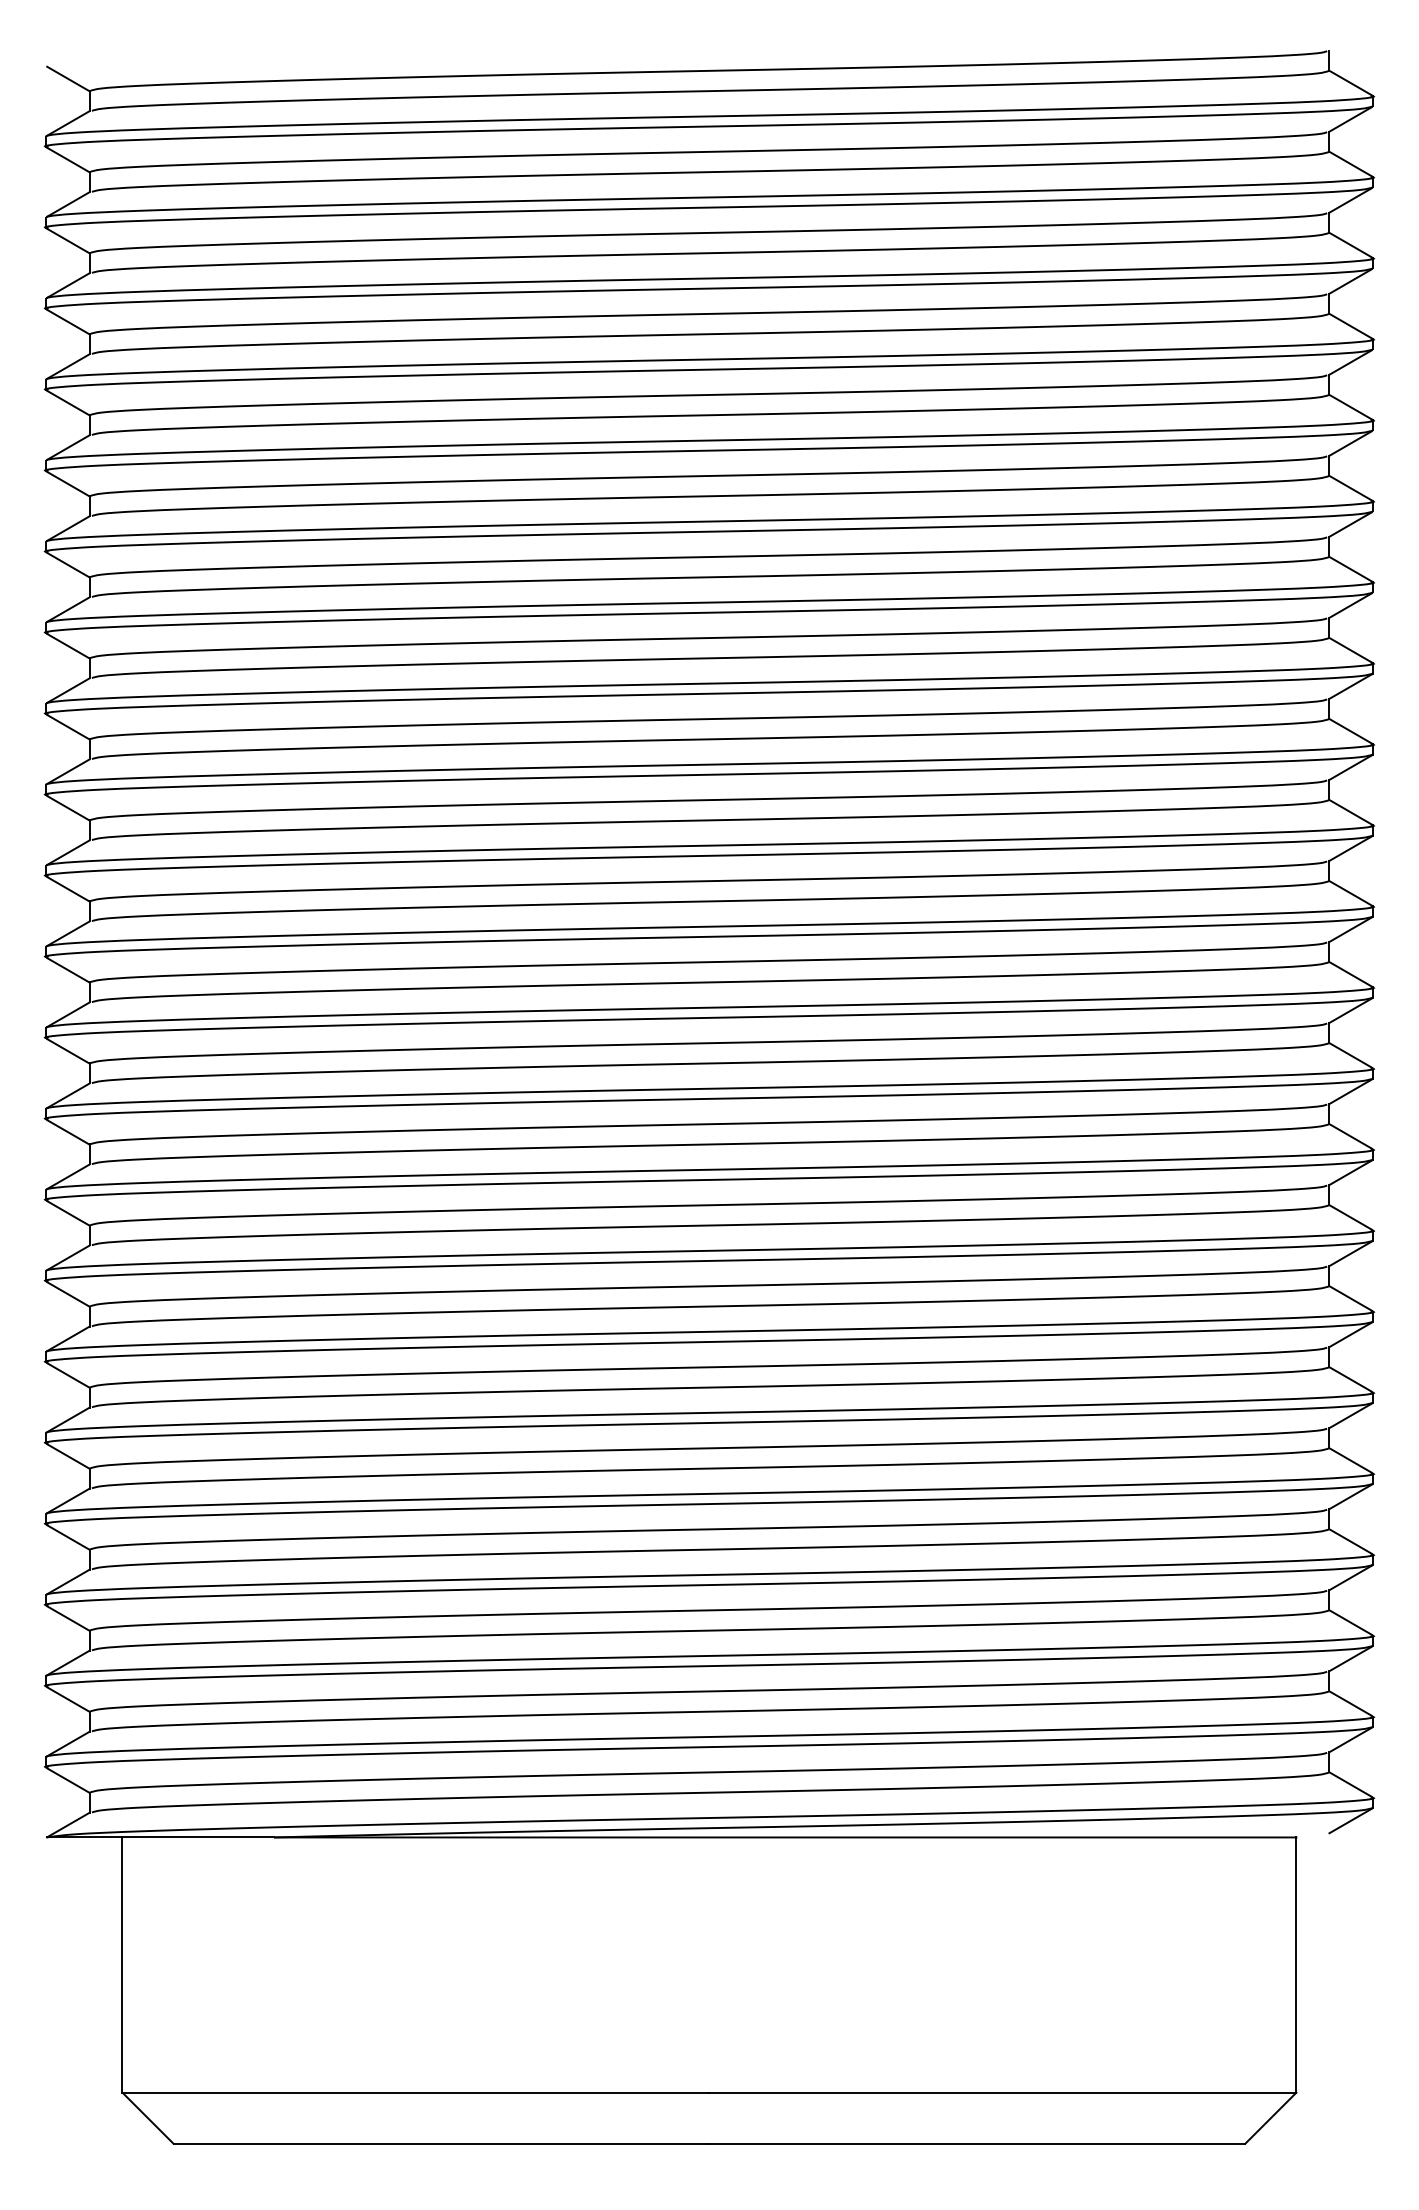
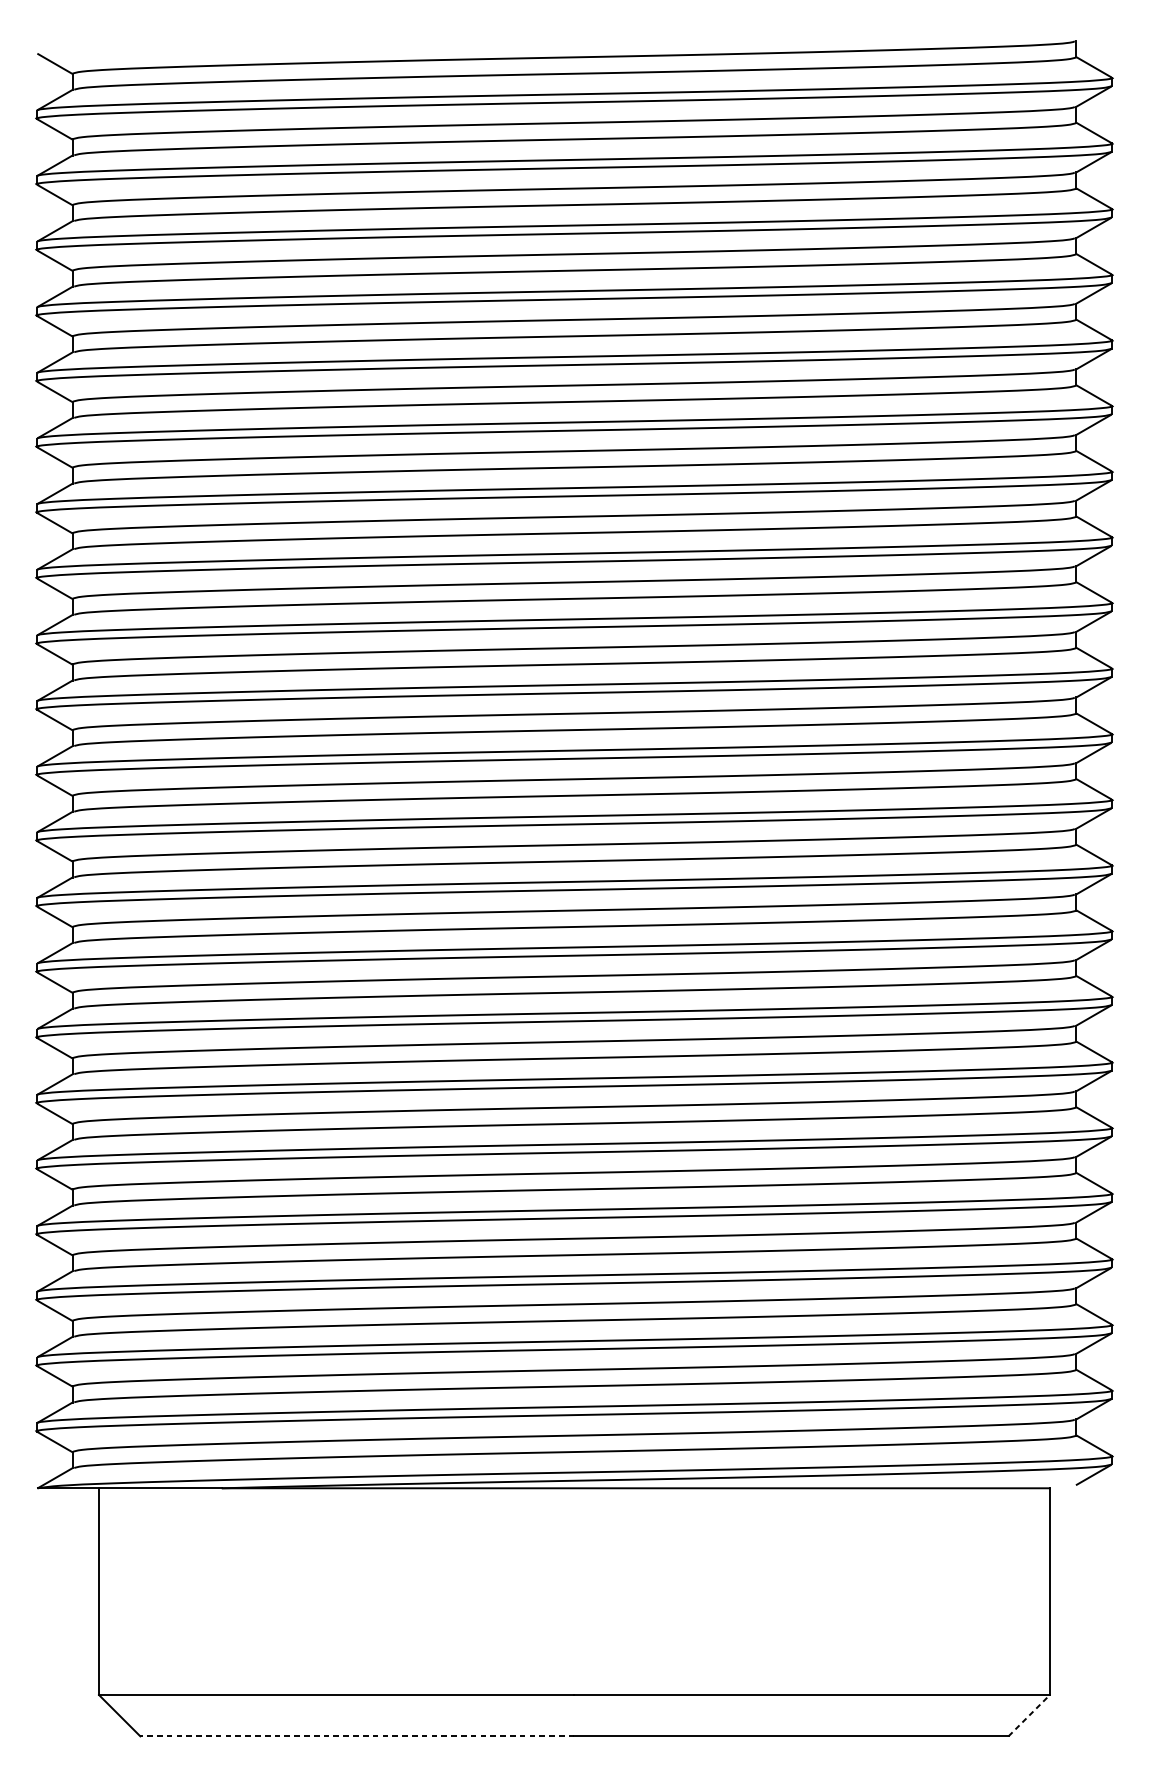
line: (1271, 2117) -> (1029, 1715), solid -> dashed
line: (441, 2143) -> (357, 1736), solid -> dashed

